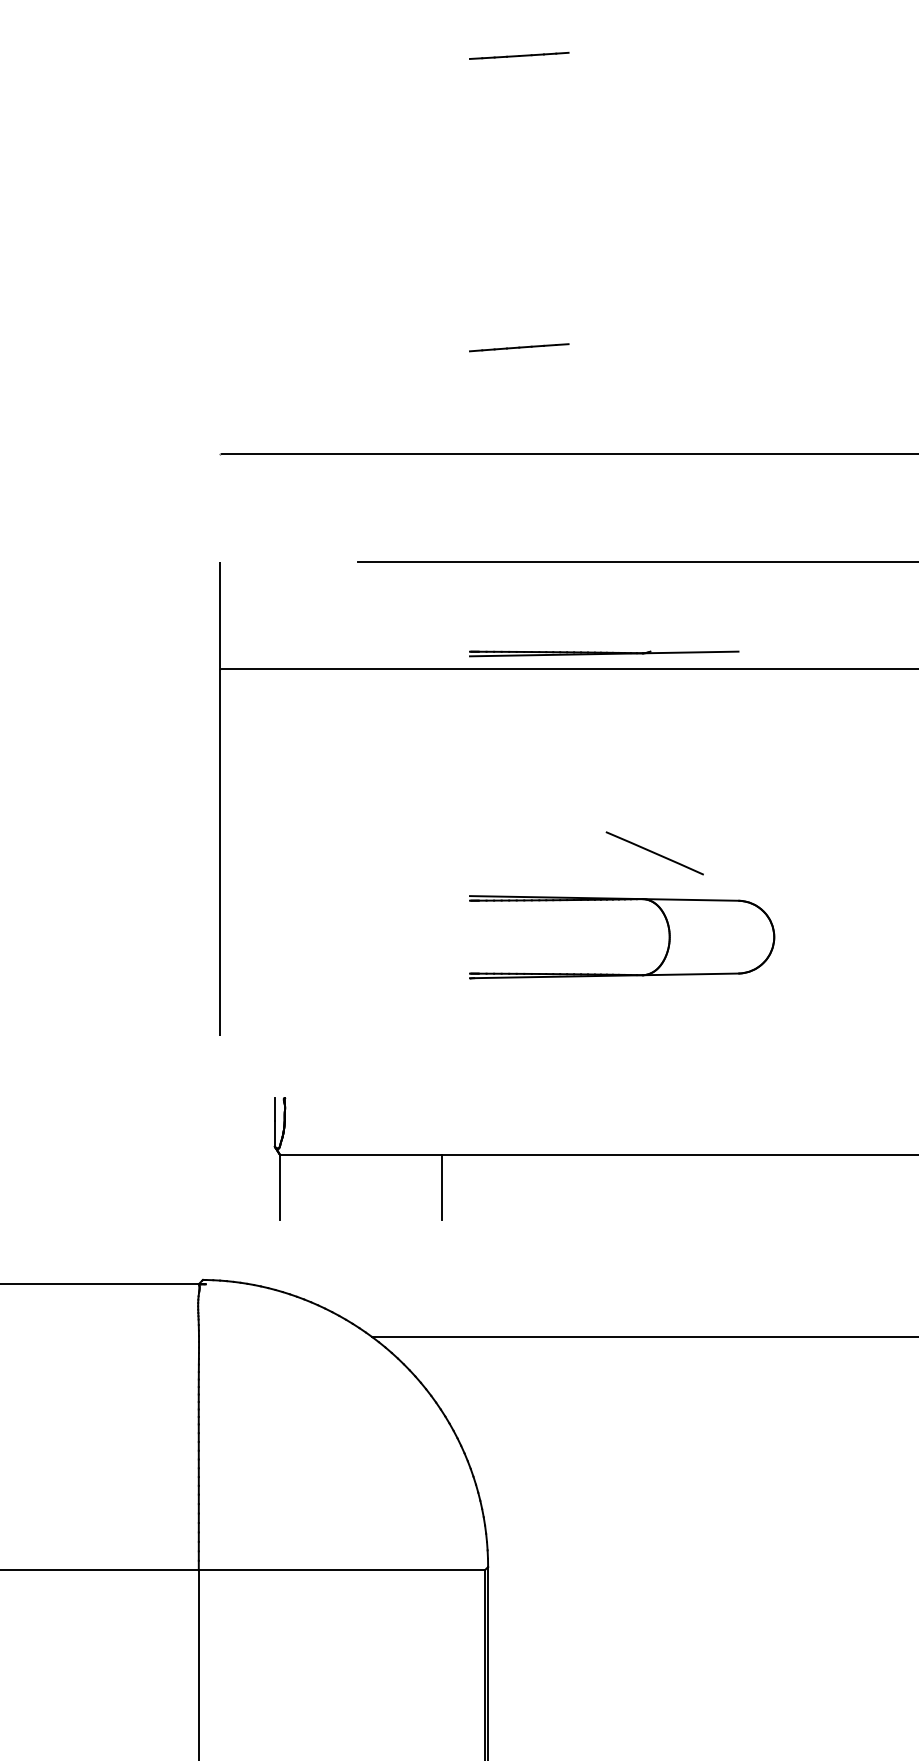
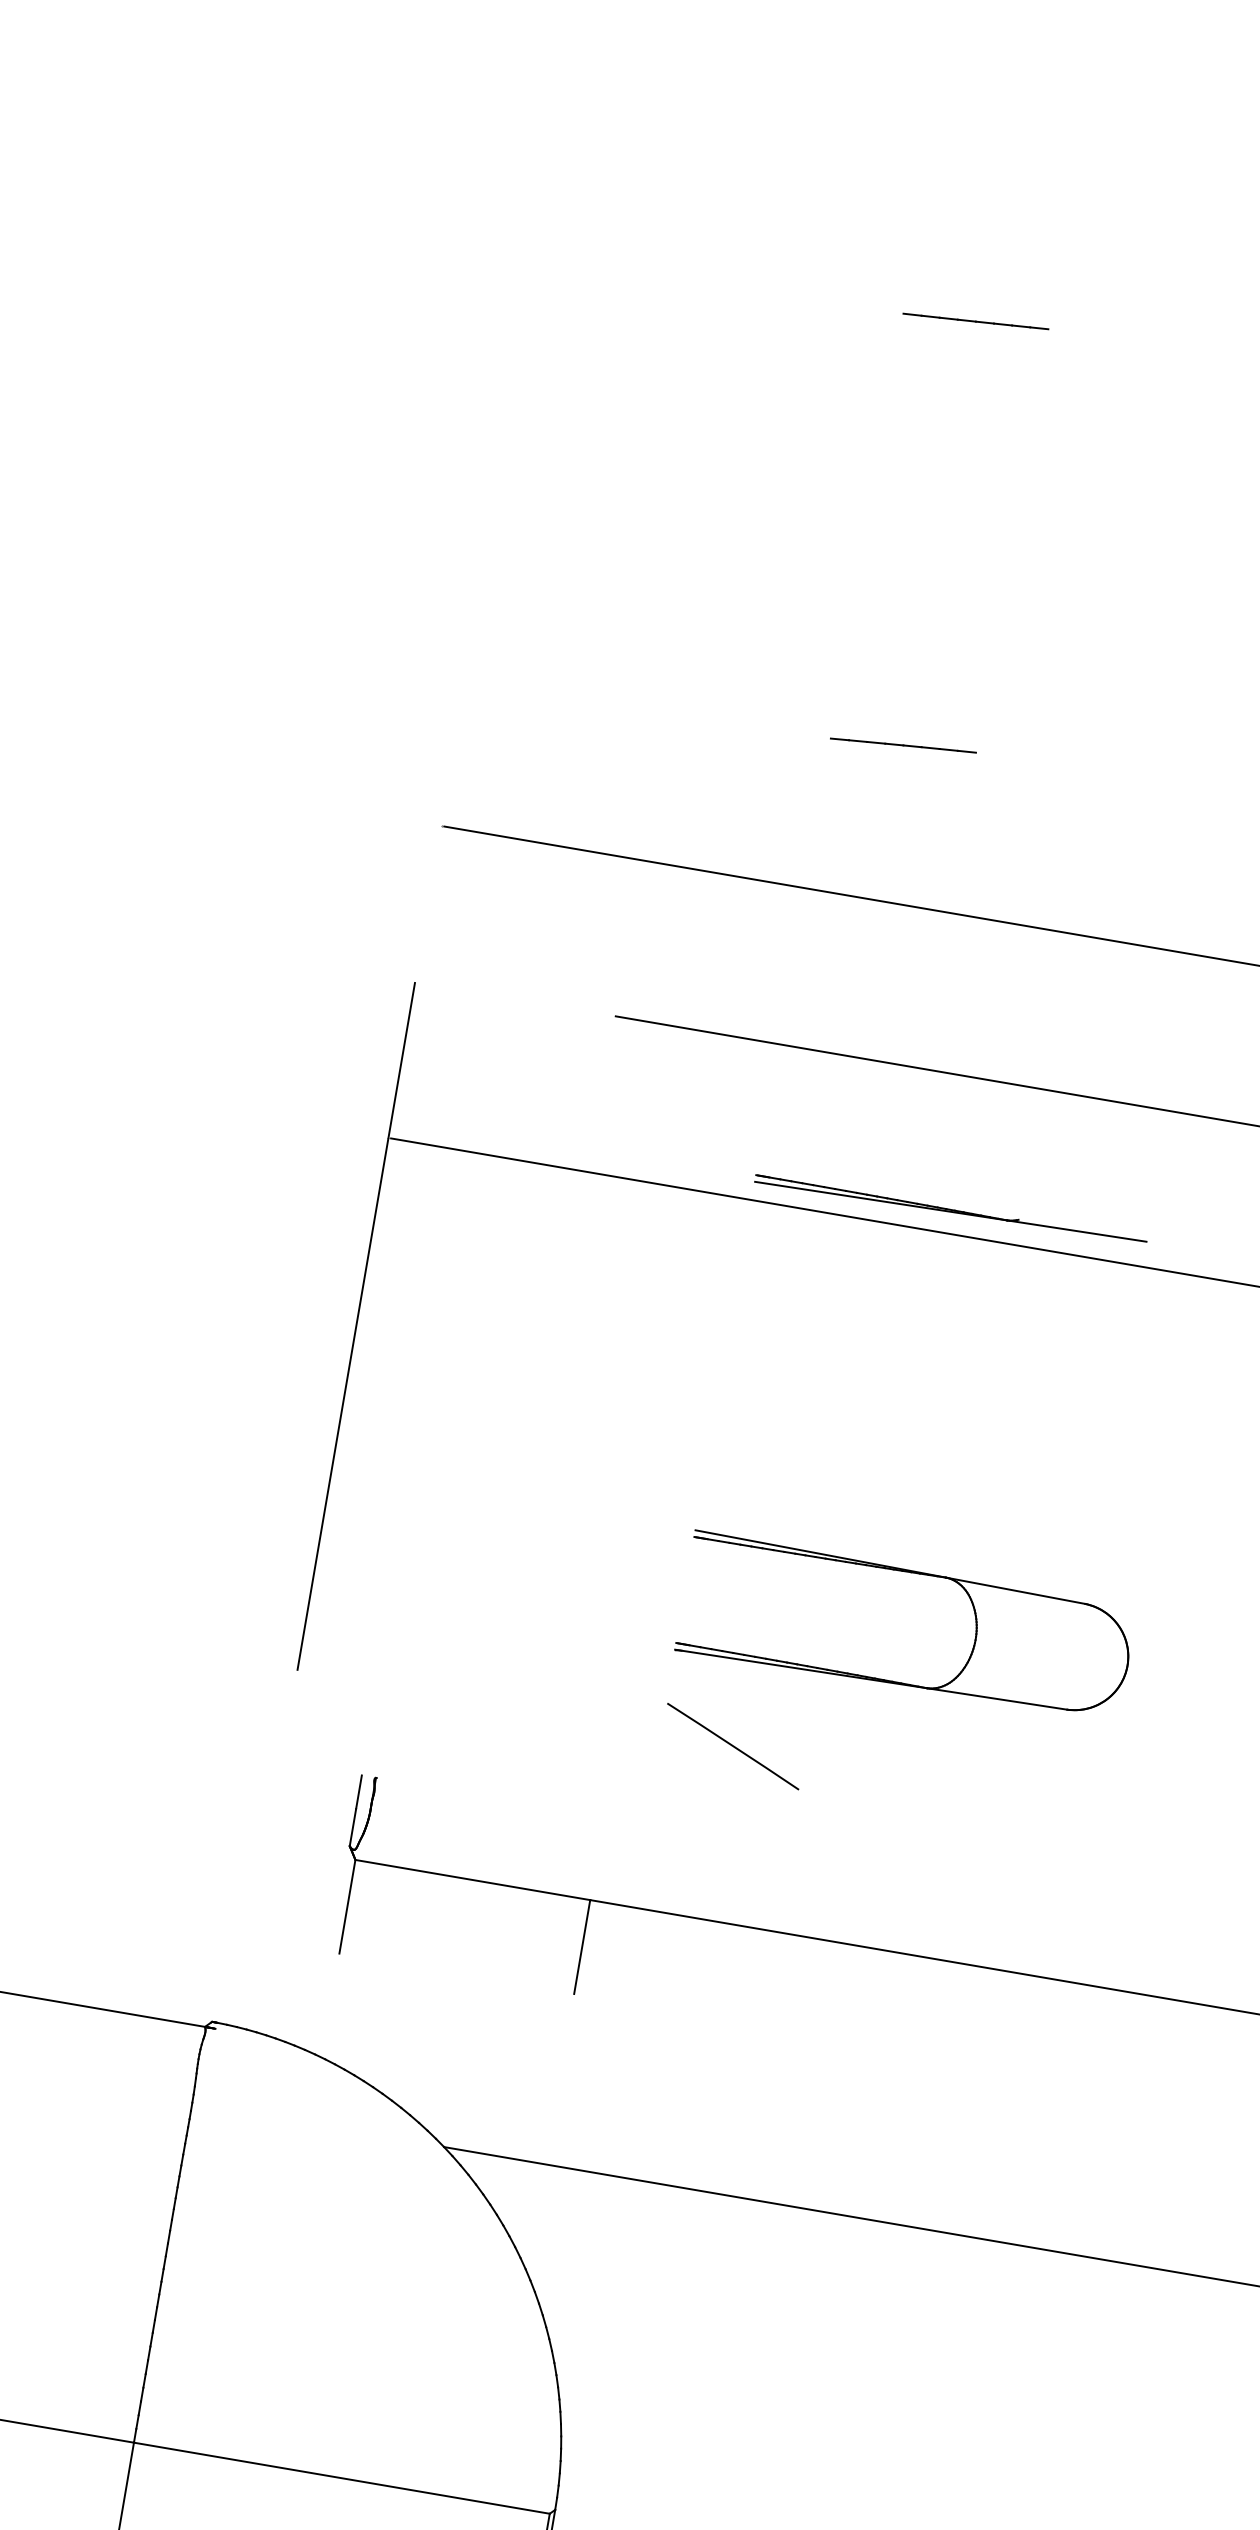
line: (654, 853) -> (732, 1746), moved

